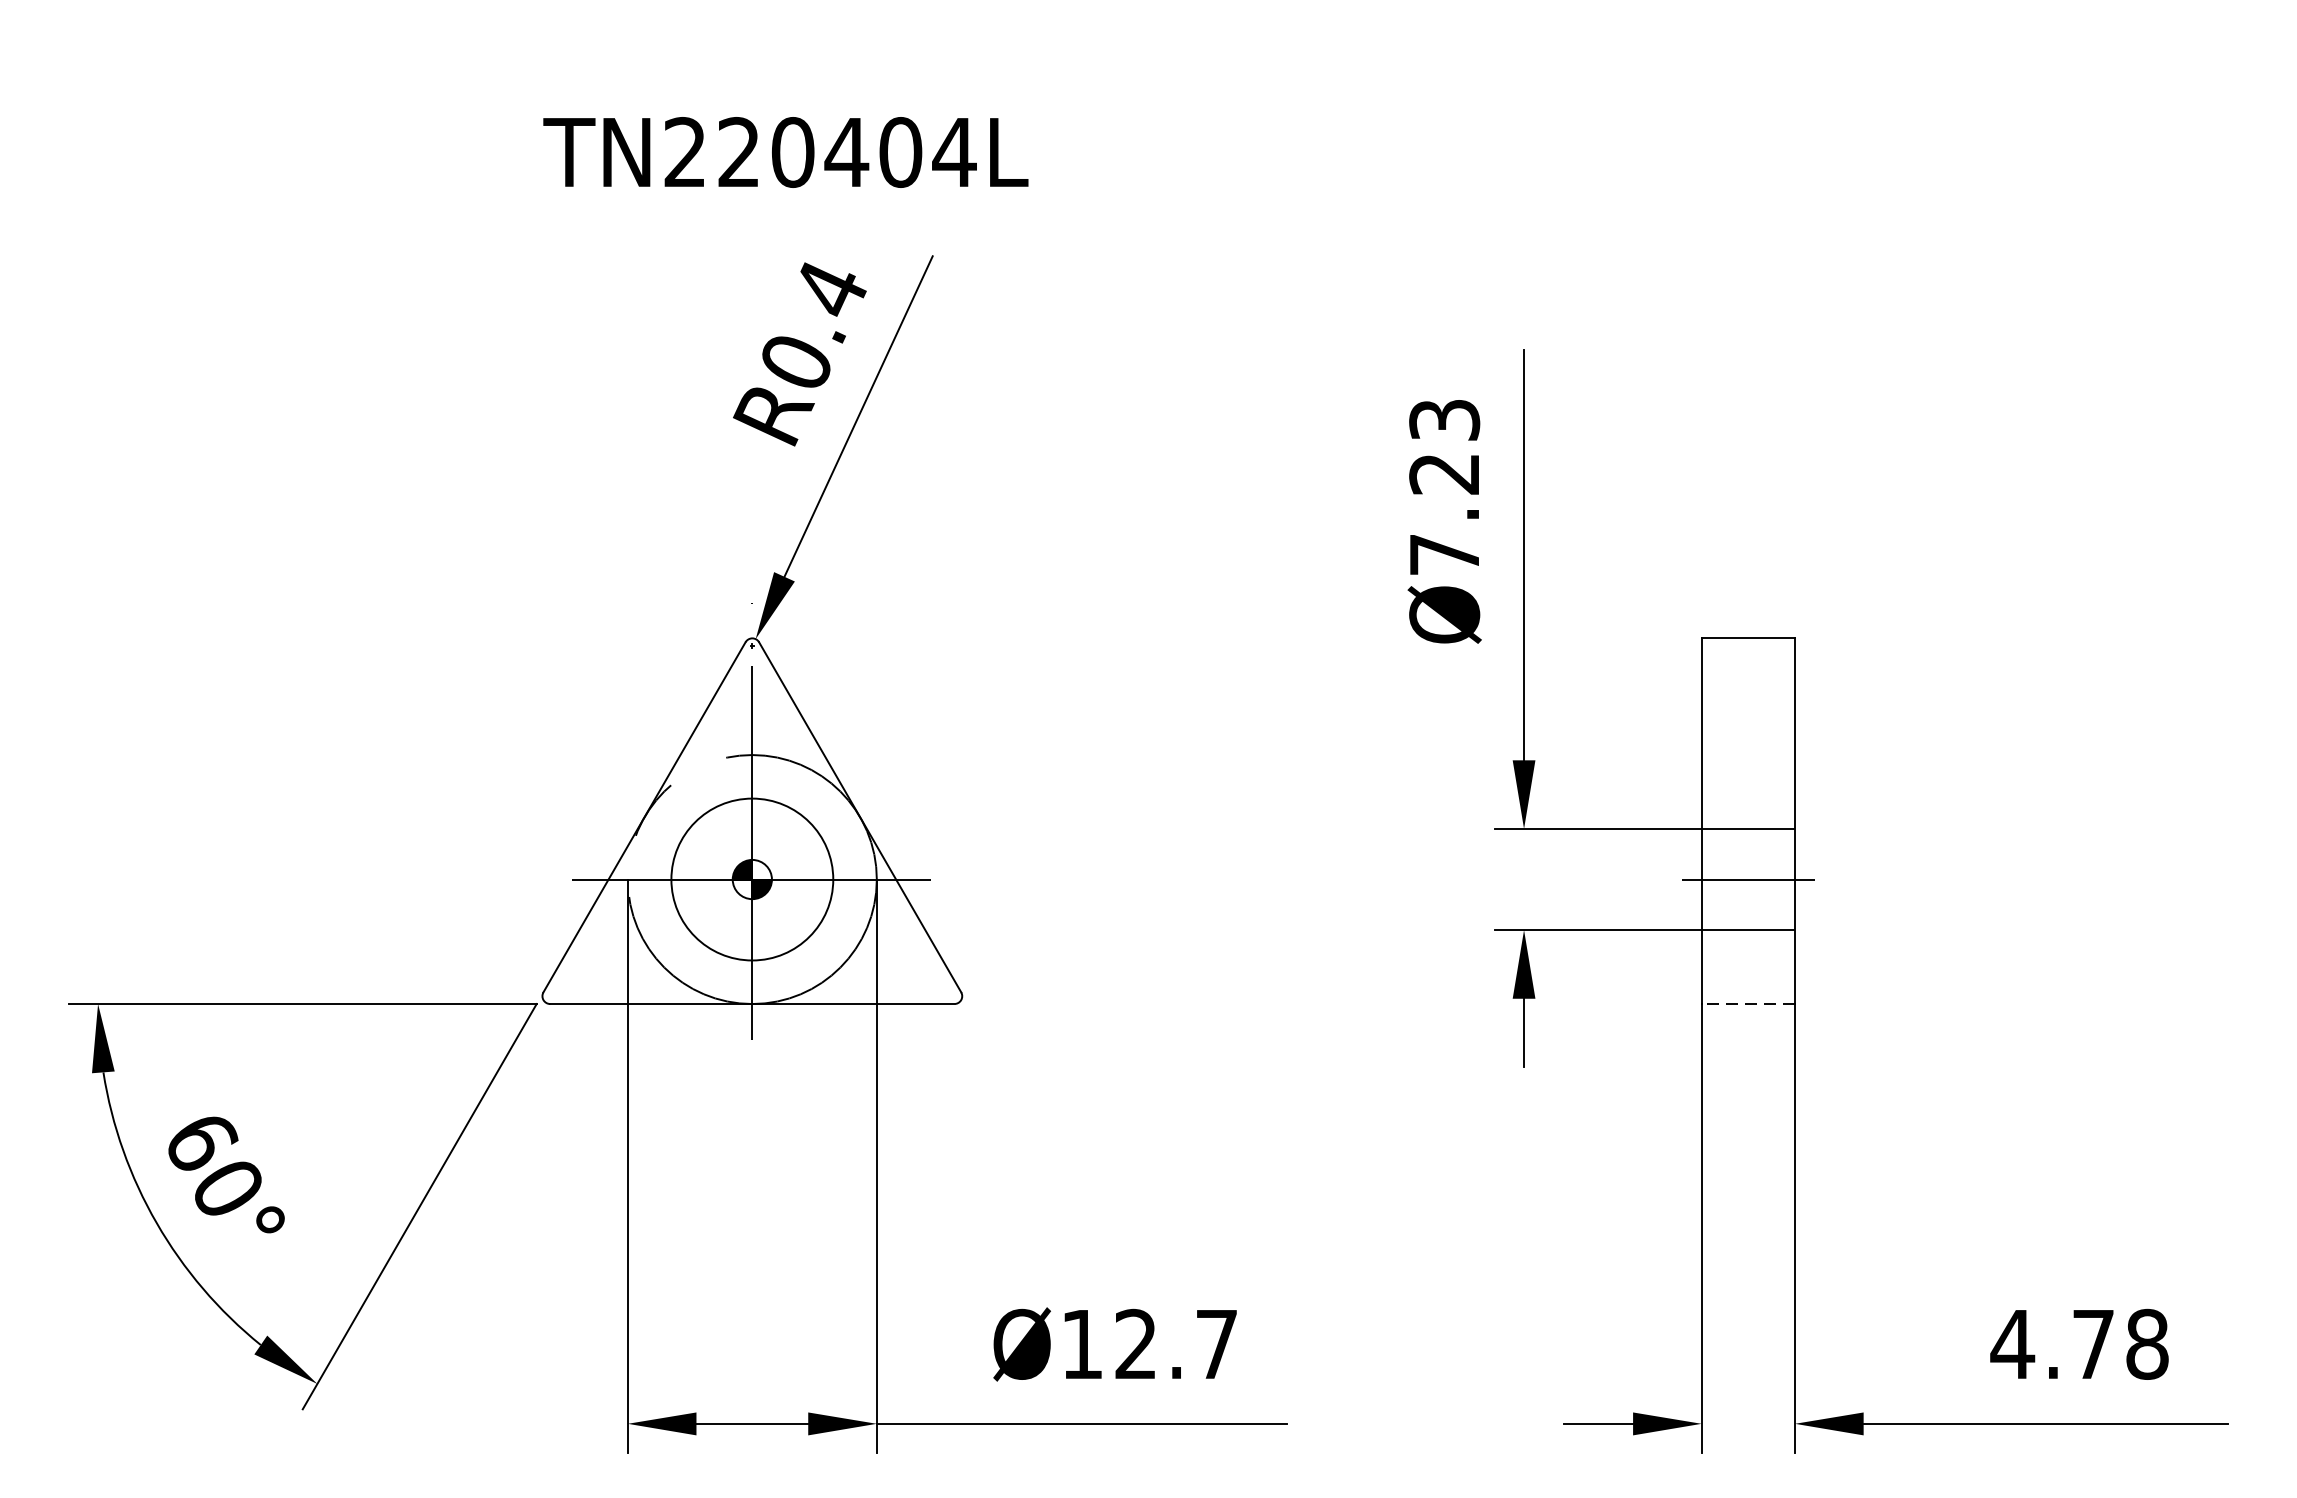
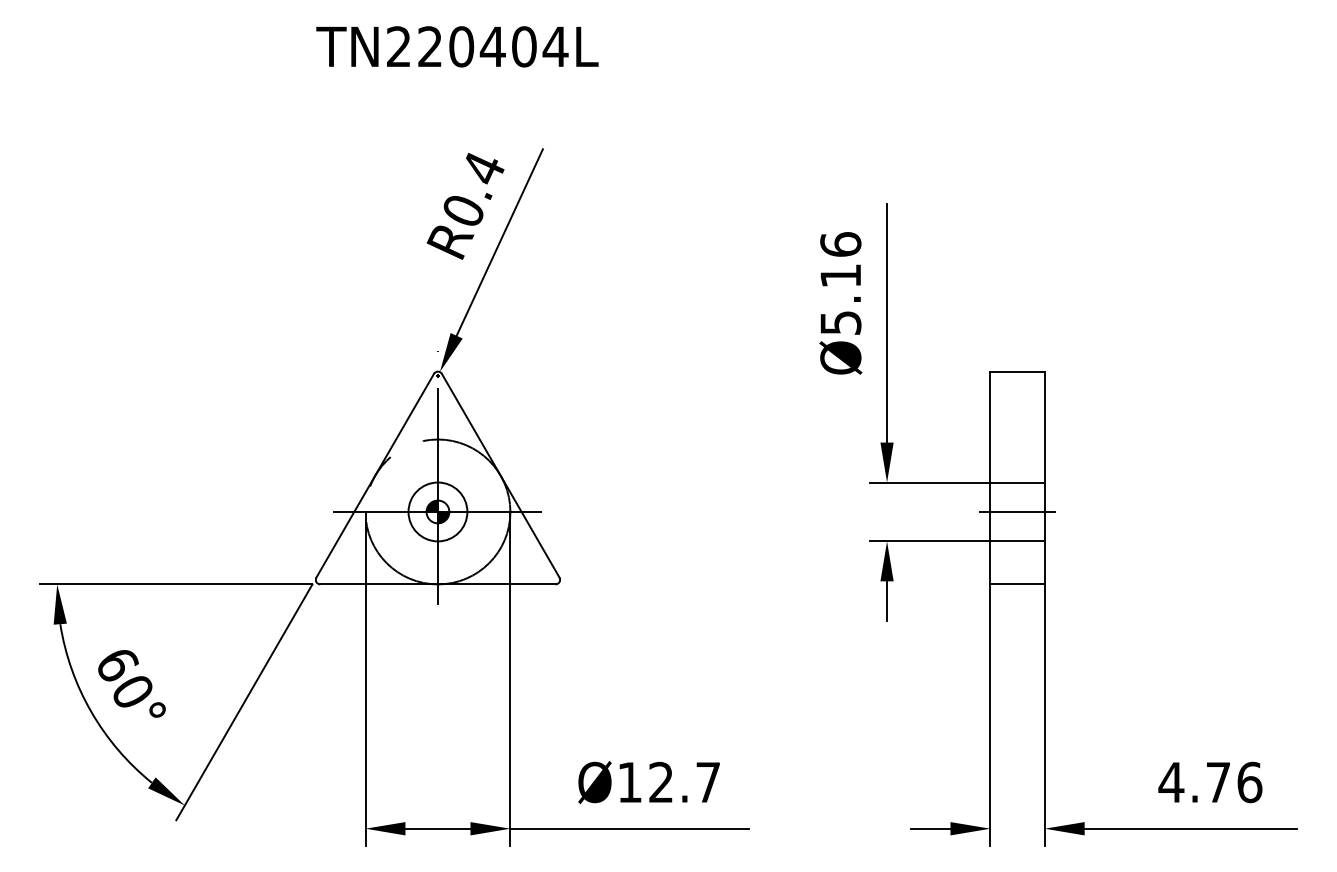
text: (785, 151) -> (457, 46), moved
text: (1444, 486) -> (840, 283), Ø7.23 -> Ø5.16
circle: (751, 878) -> (437, 511), size x0.62
line: (1748, 1004) -> (1017, 584), dashed -> solid
text: (2146, 1342) -> (1249, 781), 4.78 -> 4.76

